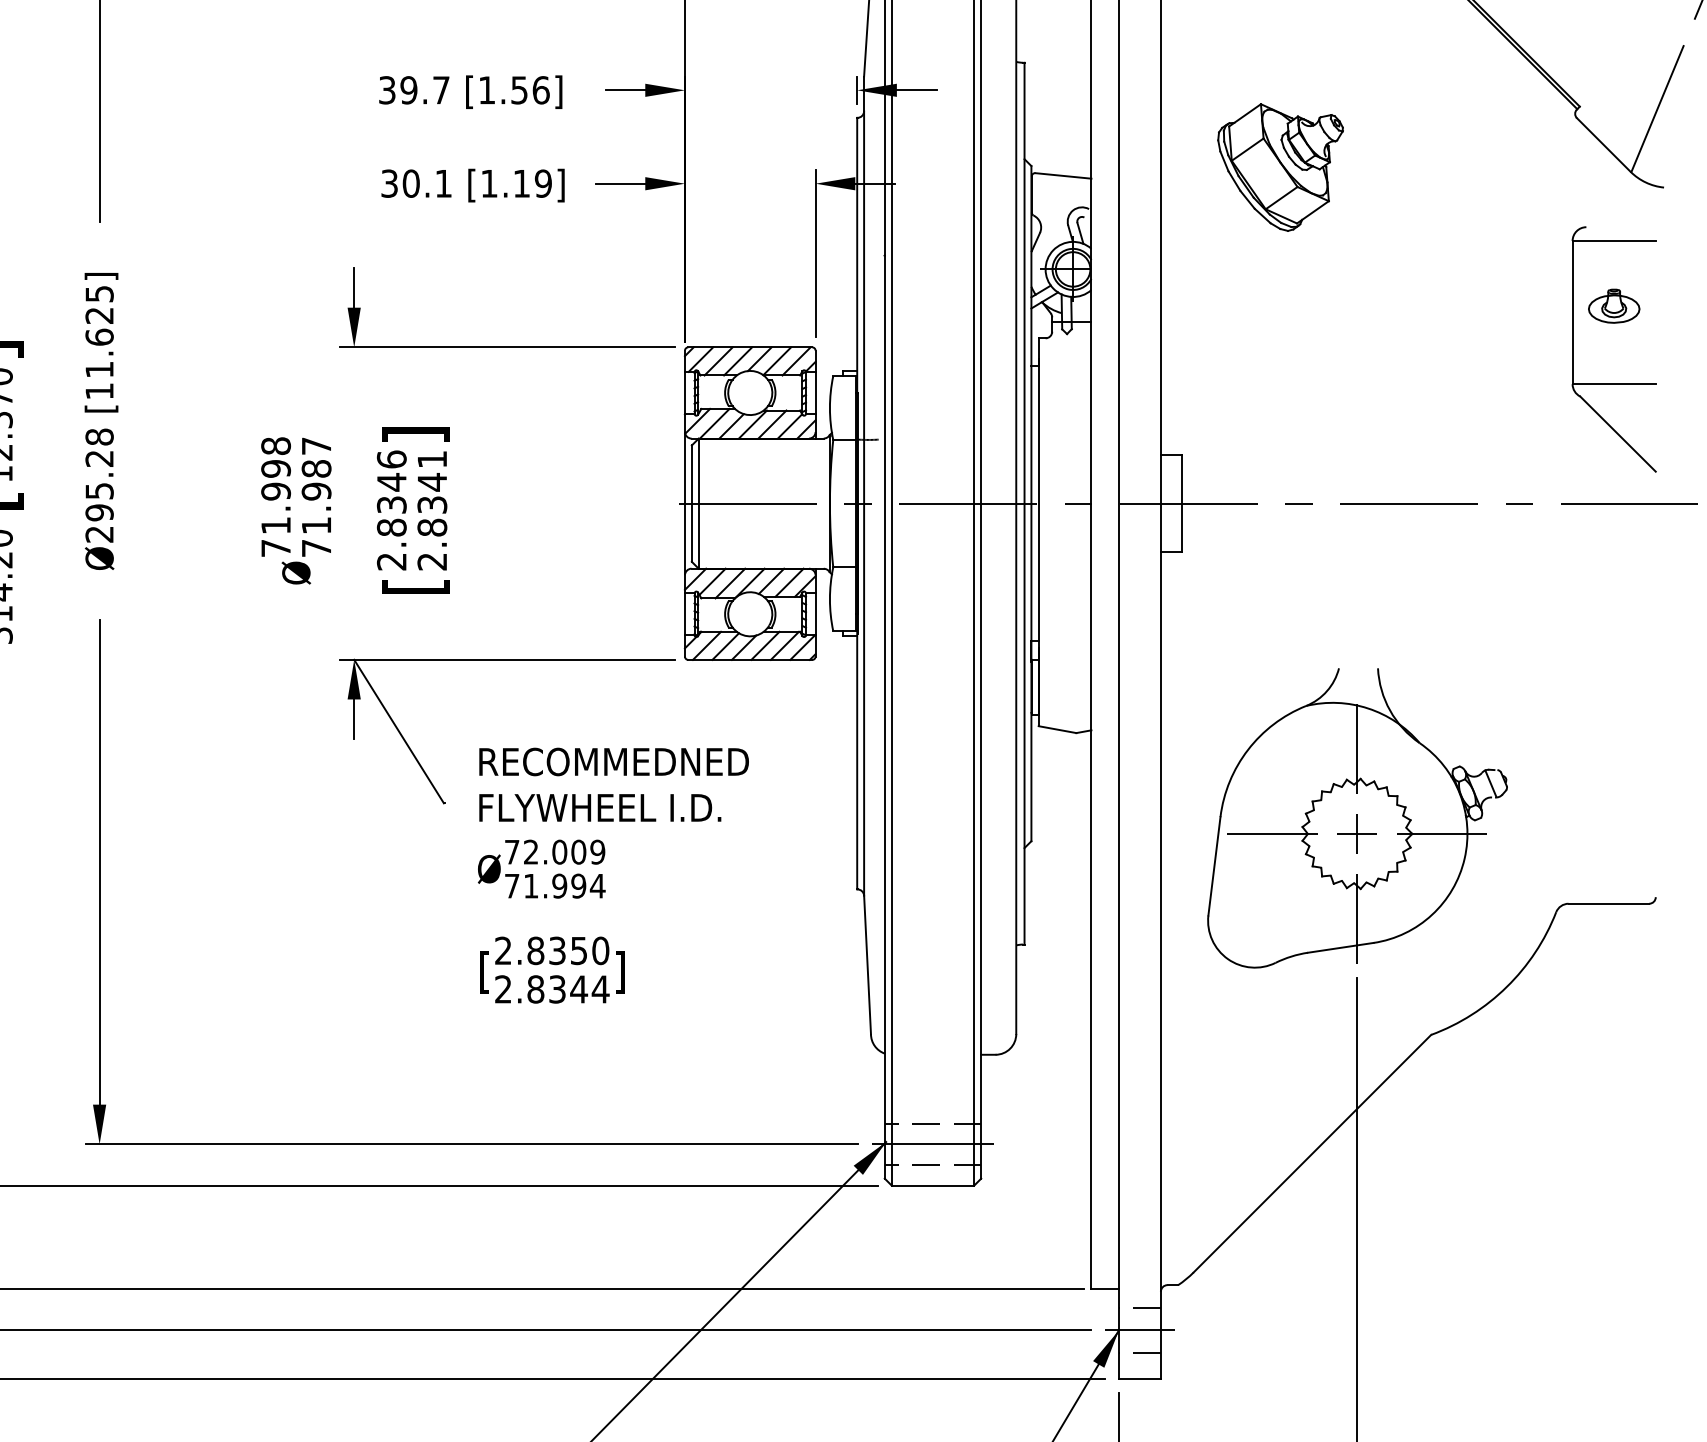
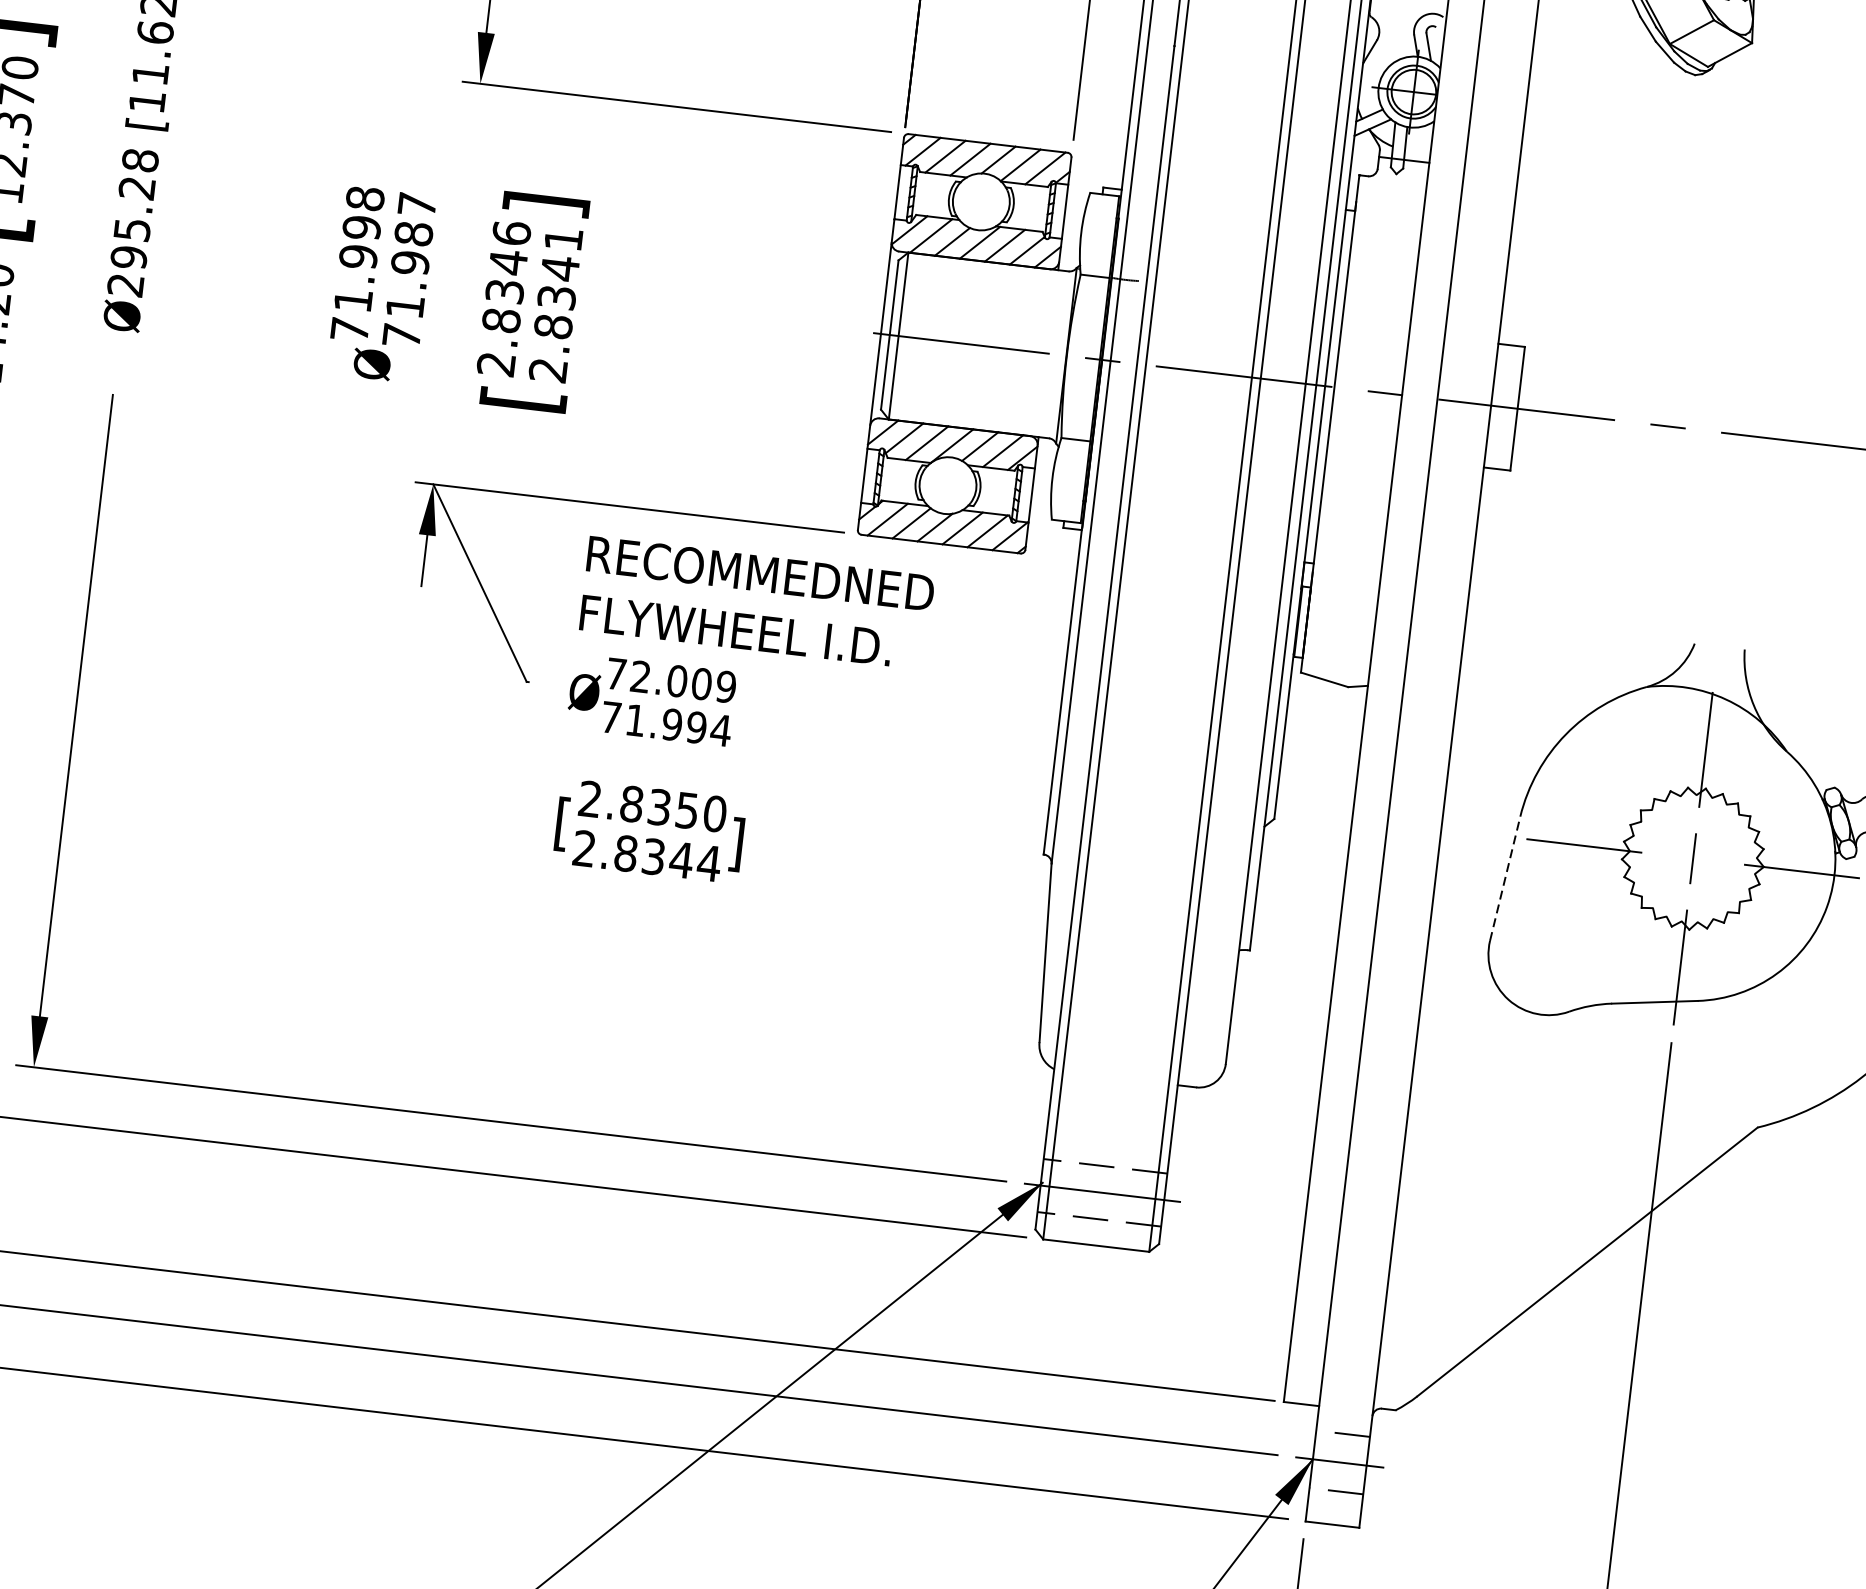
line: (1357, 833) -> (1693, 858), removed
line: (1214, 866) -> (1505, 878), solid -> dashed
text: (613, 875) -> (742, 719), moved

